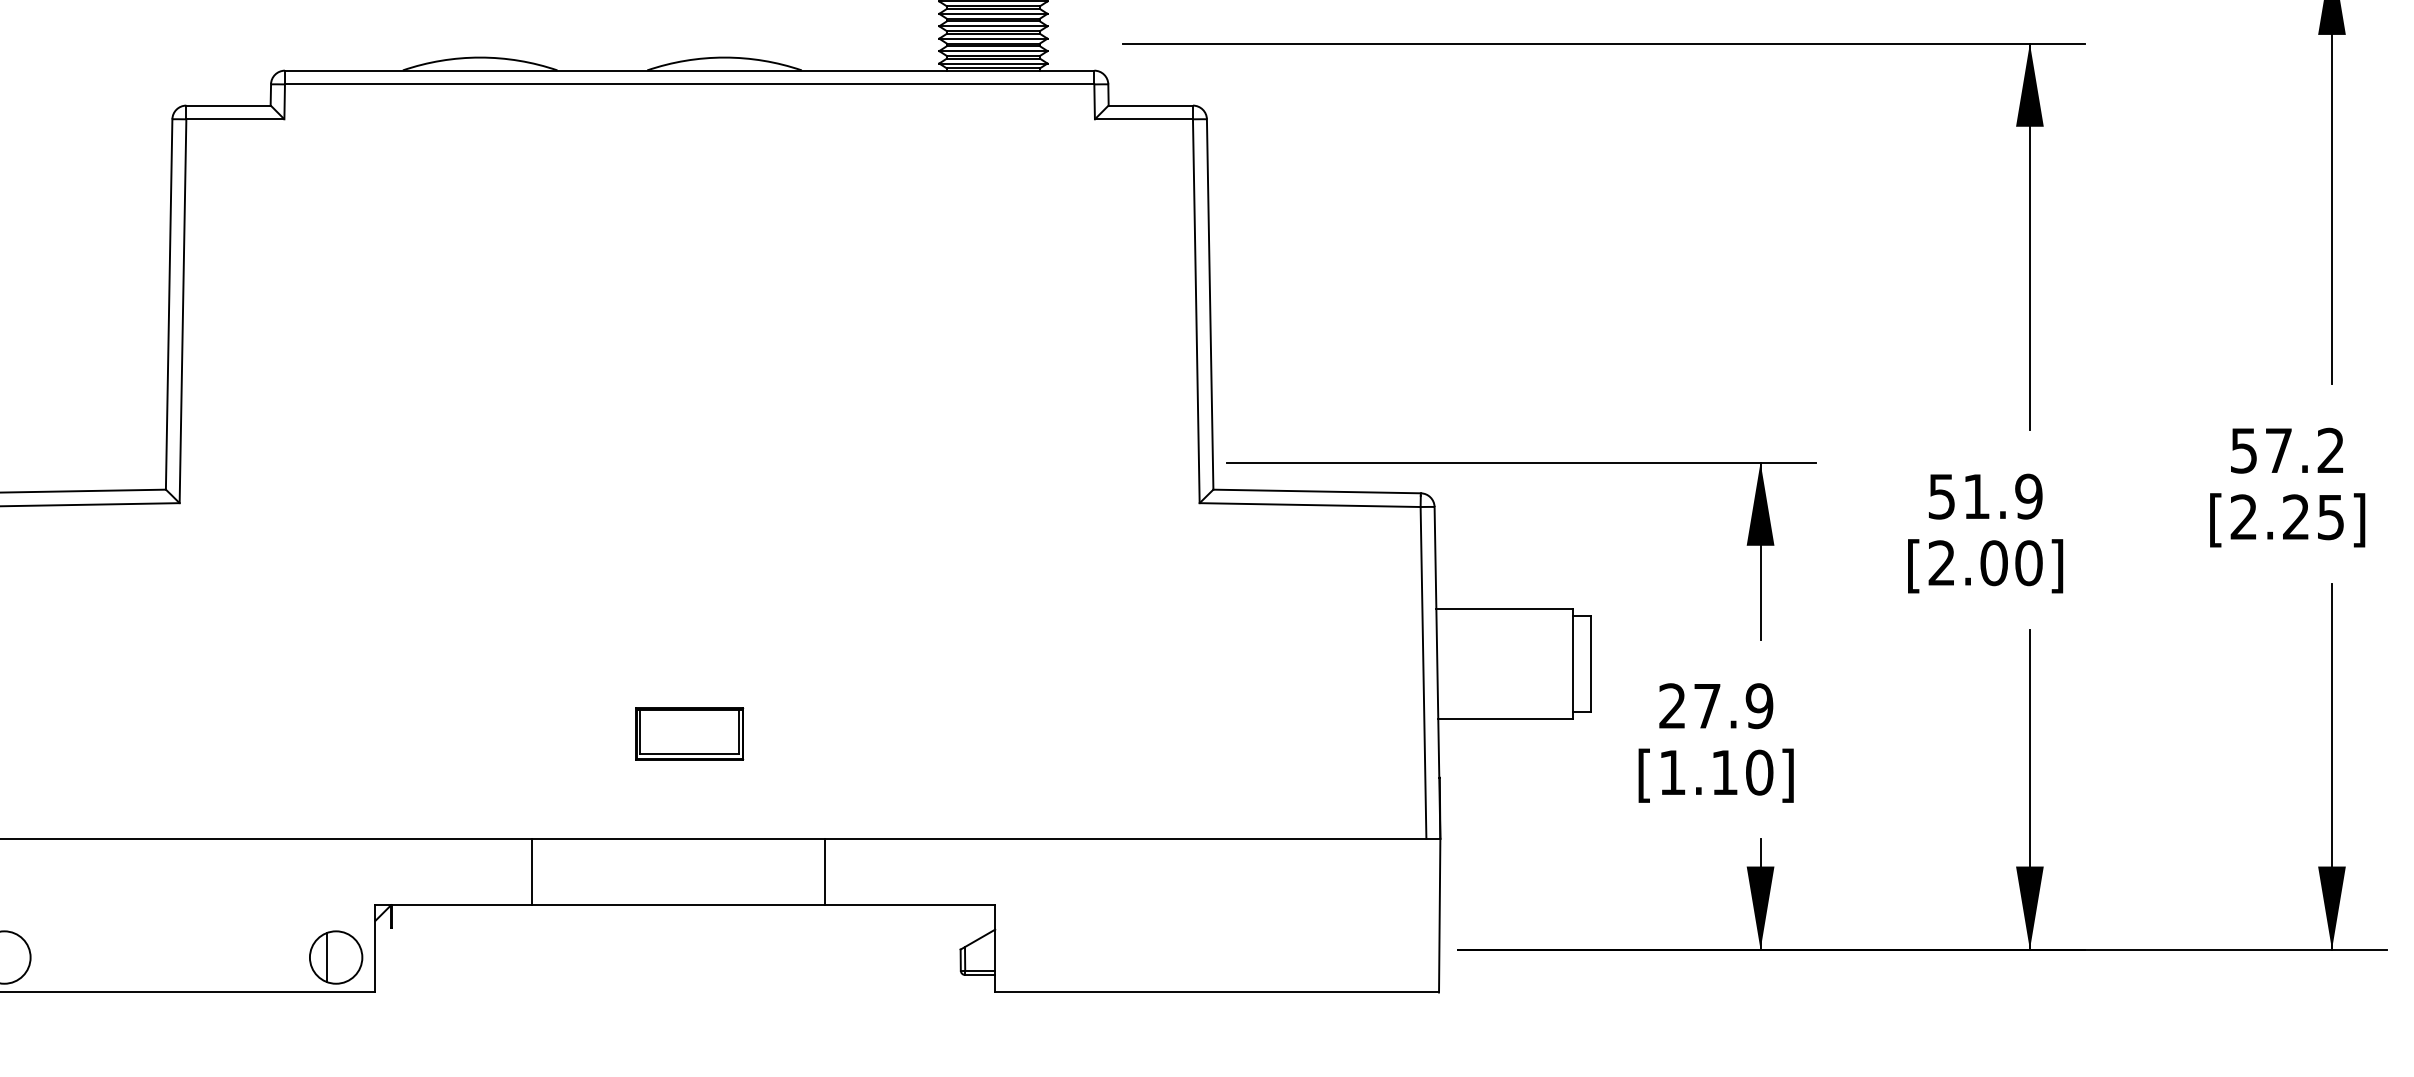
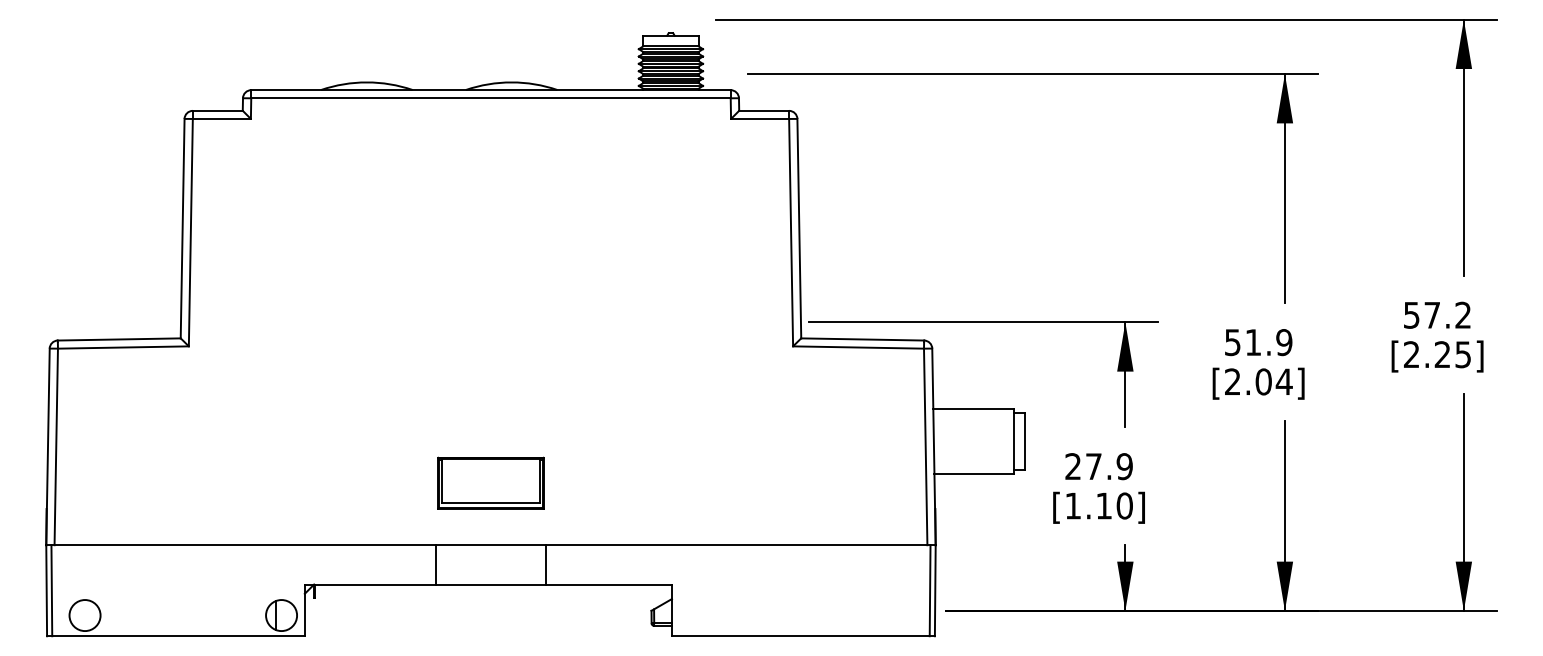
text: (2027, 562) -> (1283, 381), [2.00] -> [2.04]
part: (688, 732) -> (490, 482), size x1.67
line: (531, 871) -> (435, 564), moved
line: (825, 871) -> (546, 564), moved
line: (1429, 915) -> (929, 590), added

